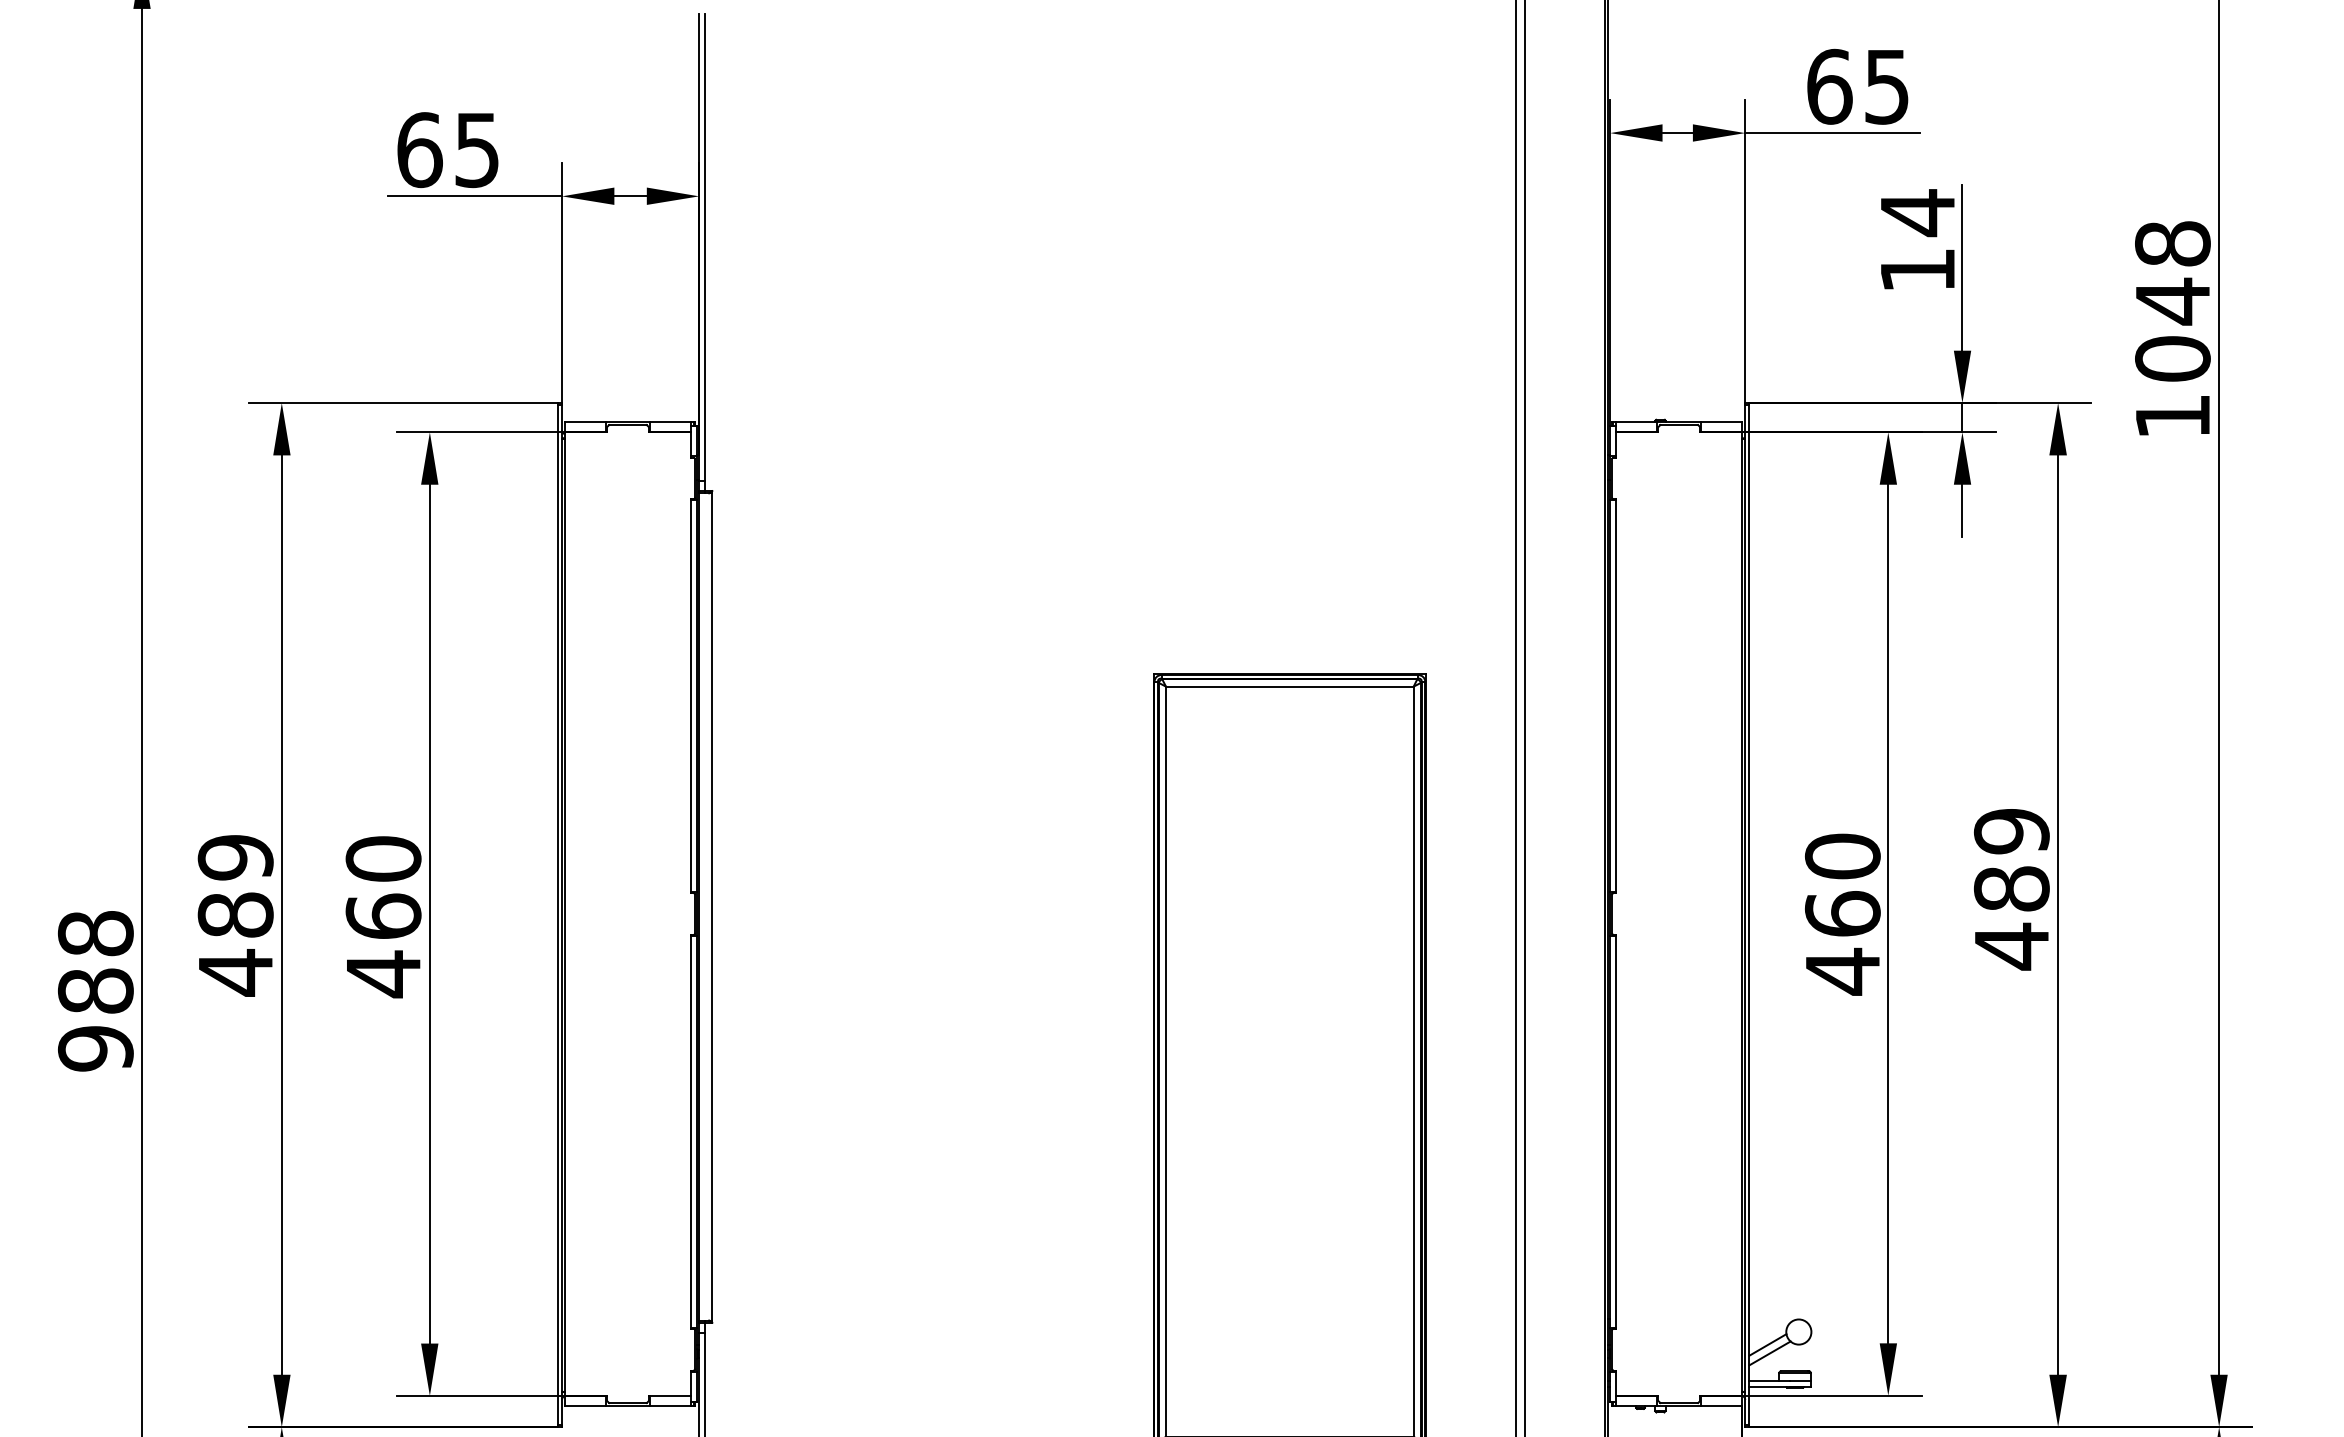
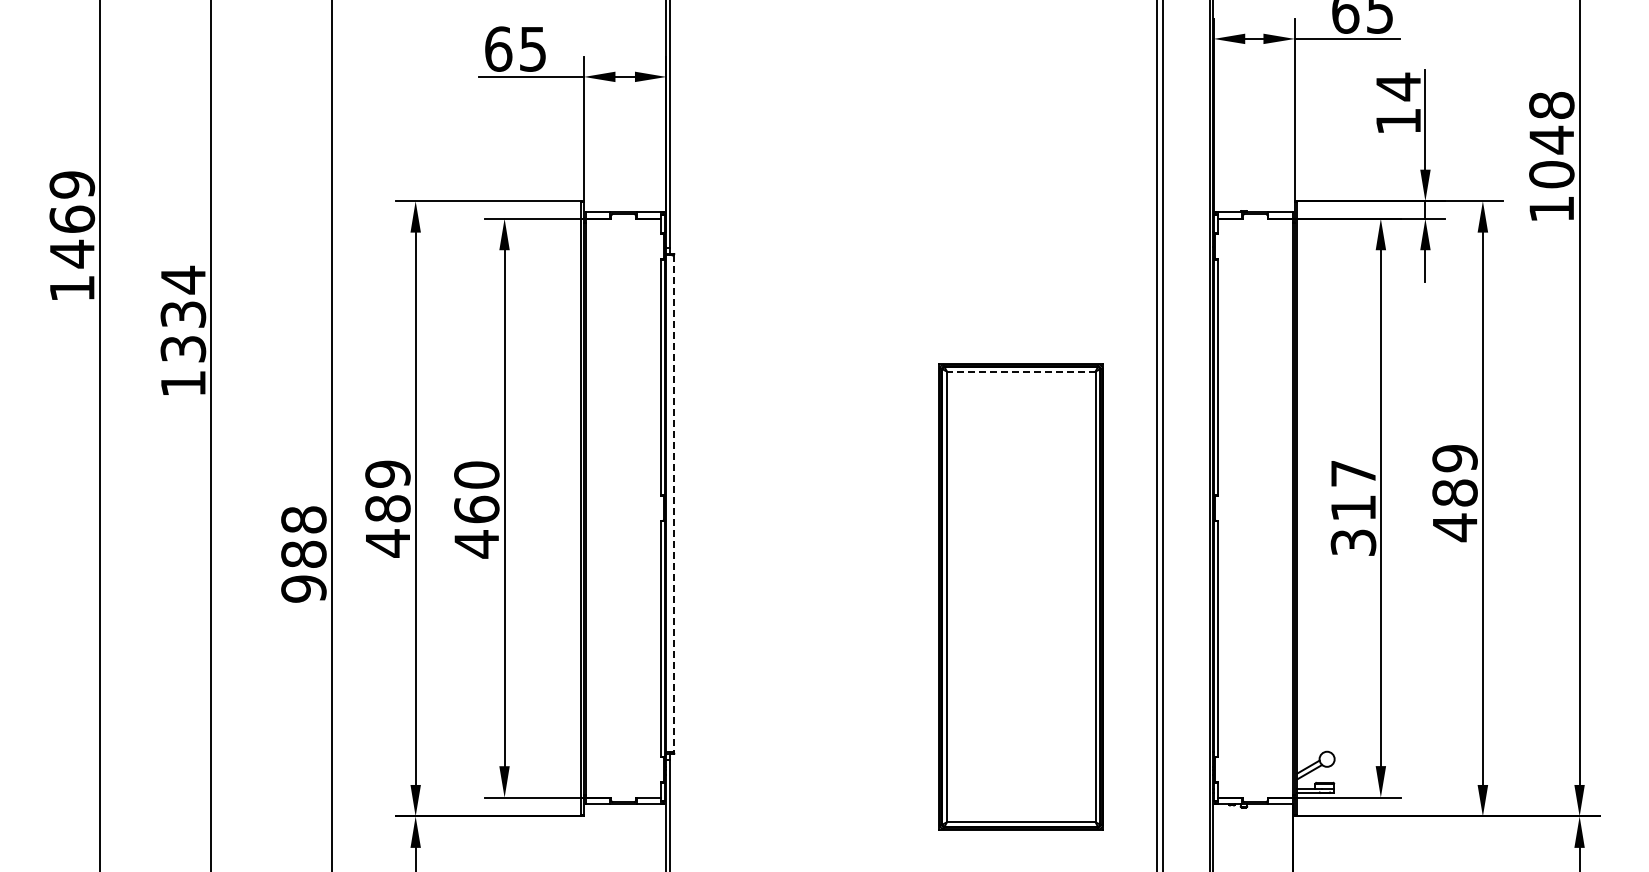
line: (1288, 686) -> (1020, 371), solid -> dashed
line: (710, 906) -> (673, 503), solid -> dashed
text: (1842, 914) -> (1353, 508), 460 -> 317

